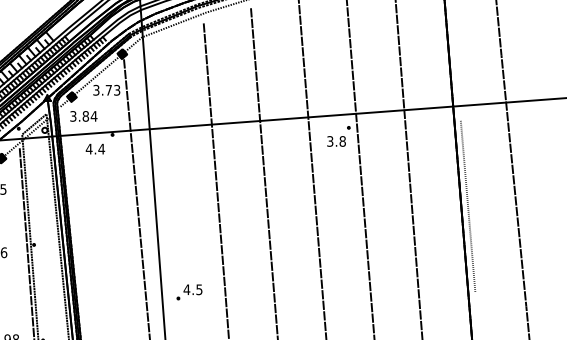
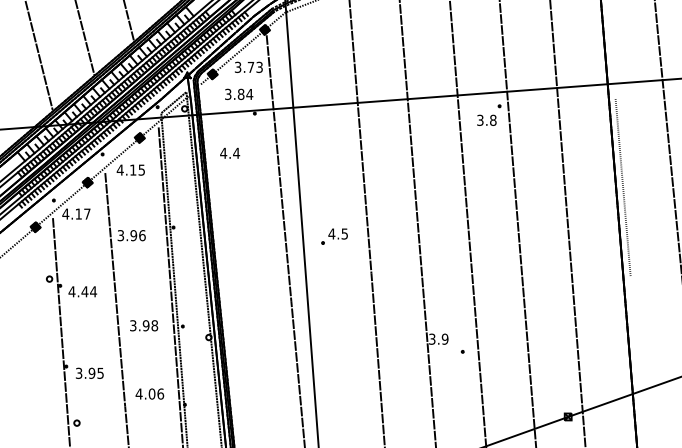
text: (84, 115) -> (239, 93), moved
text: (95, 148) -> (230, 152), moved
part: (189, 292) -> (334, 236), moved

